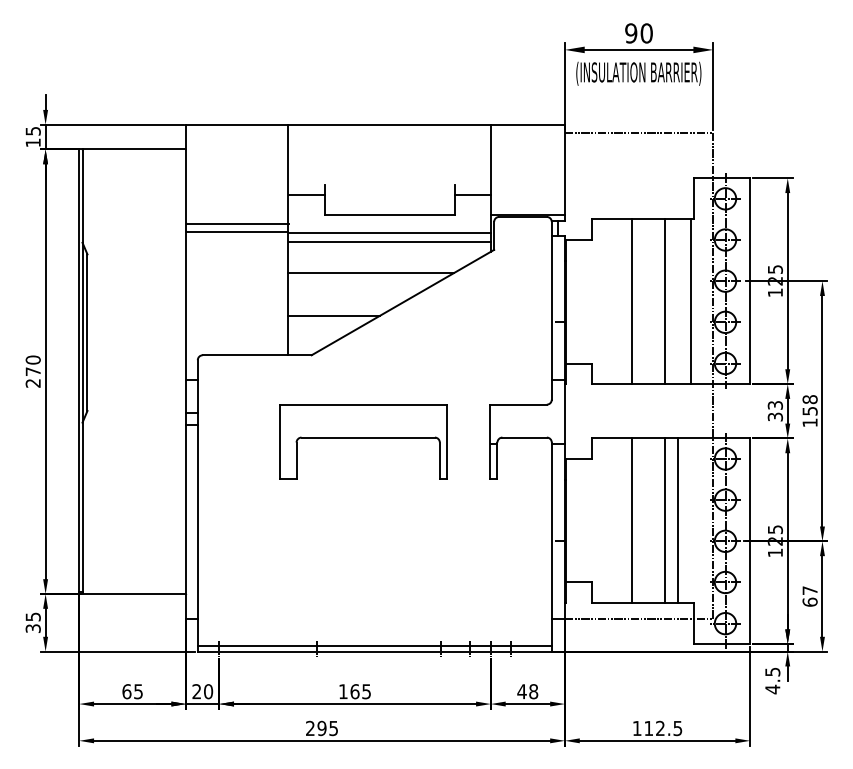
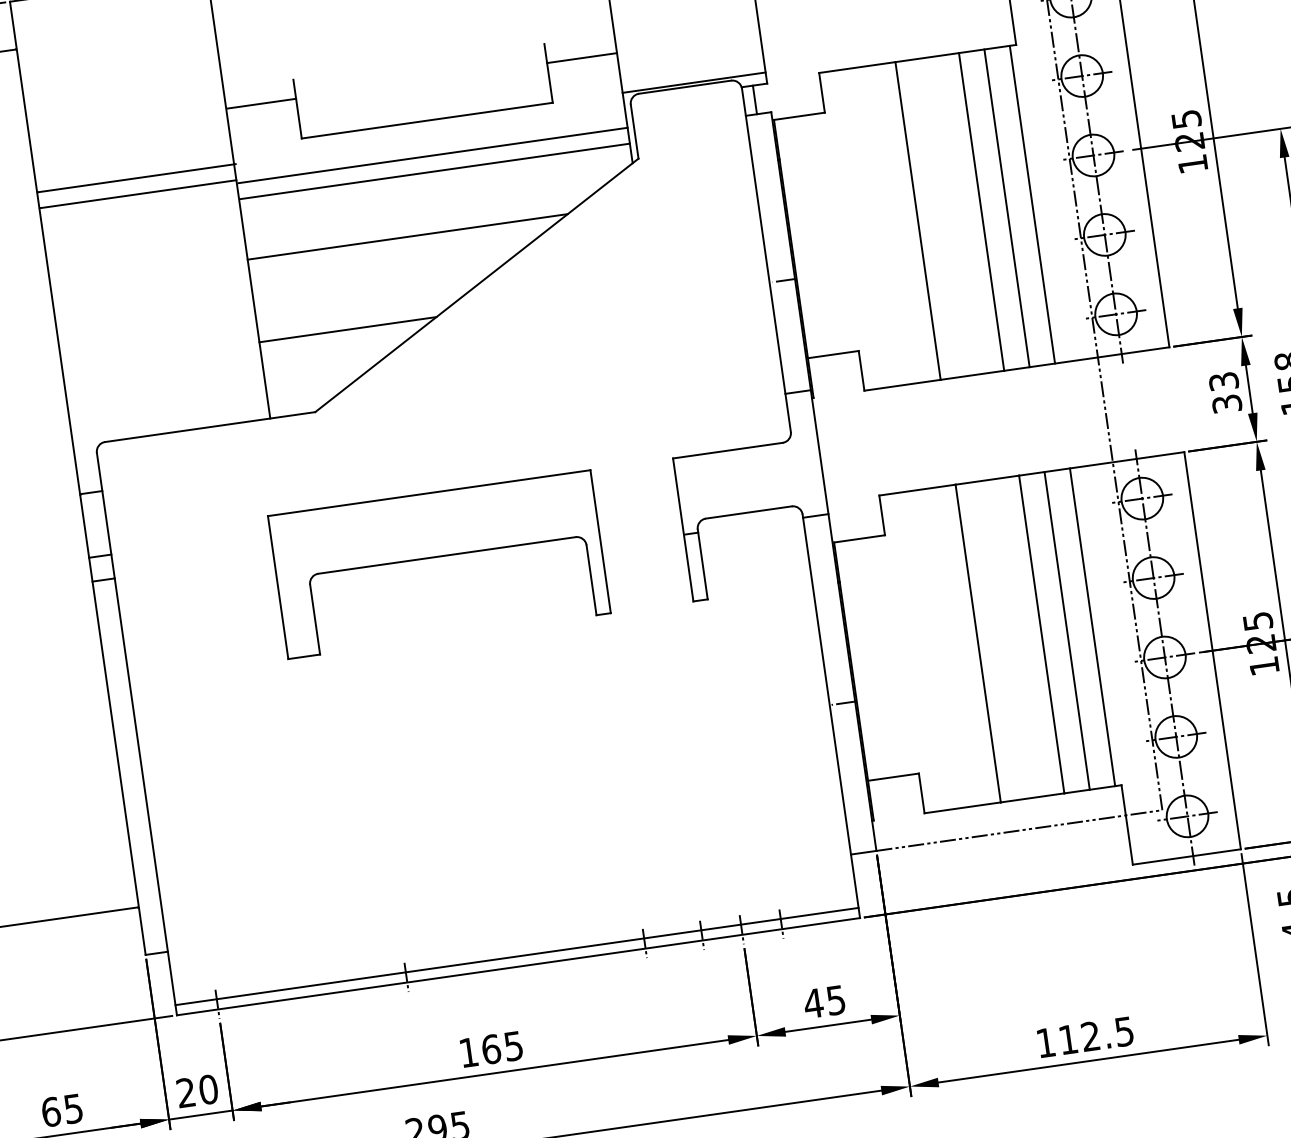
line: (677, 301) -> (1006, 207), added
line: (690, 520) -> (1091, 626), added
text: (533, 691) -> (835, 1000), 48 -> 45

